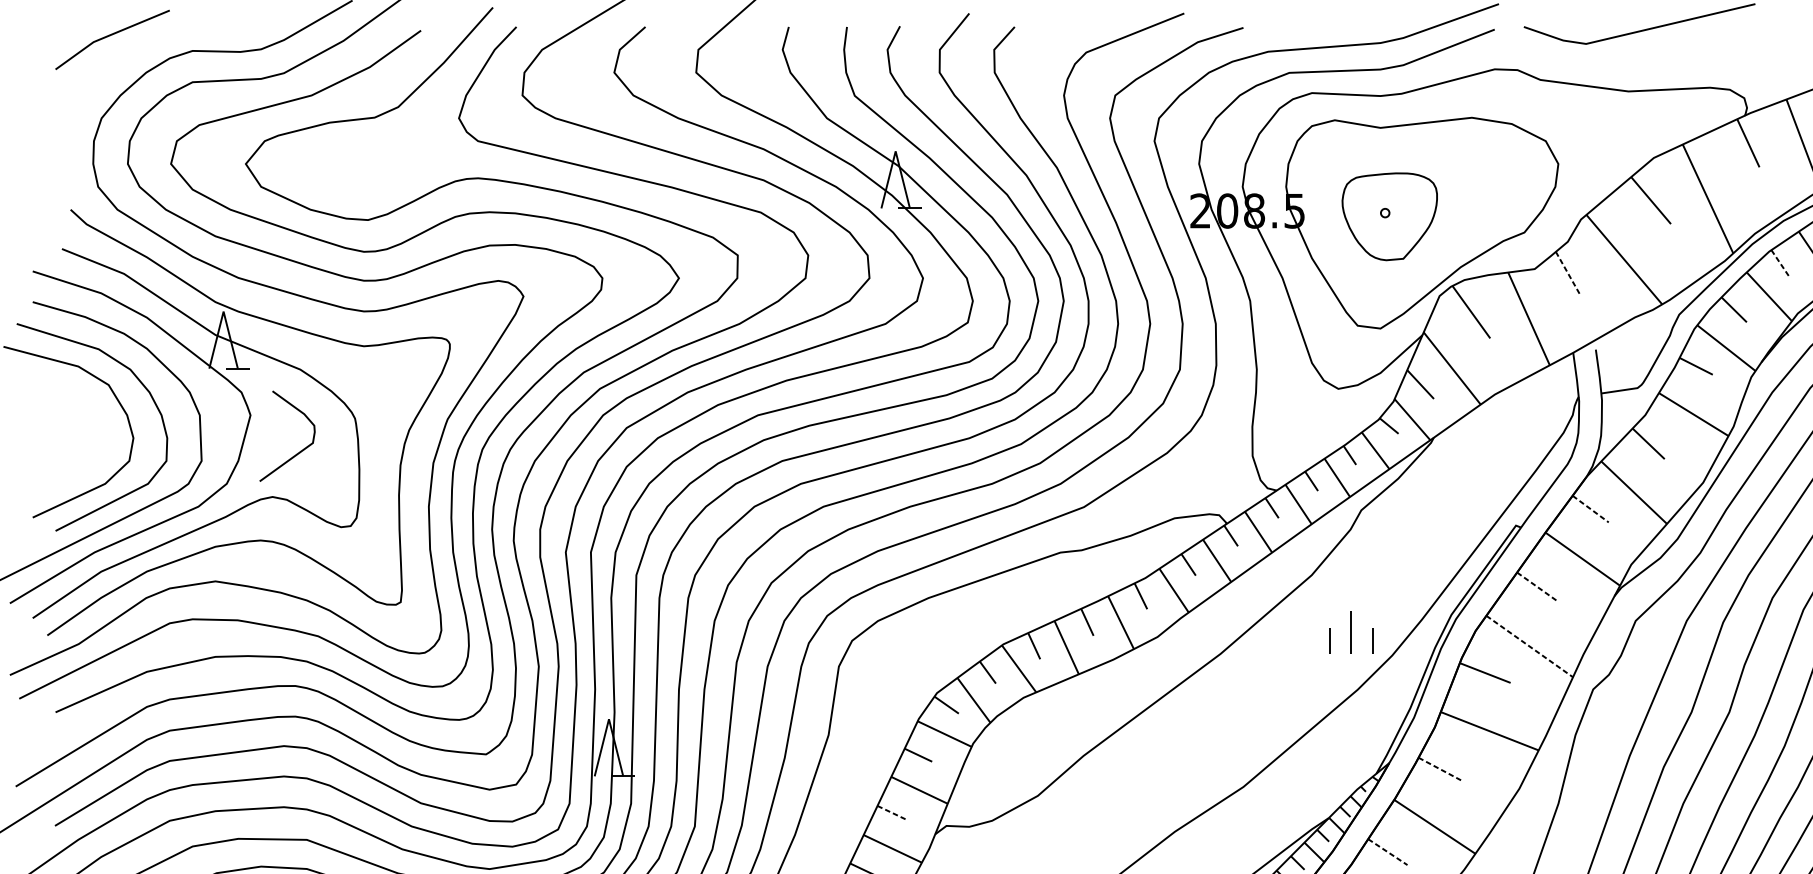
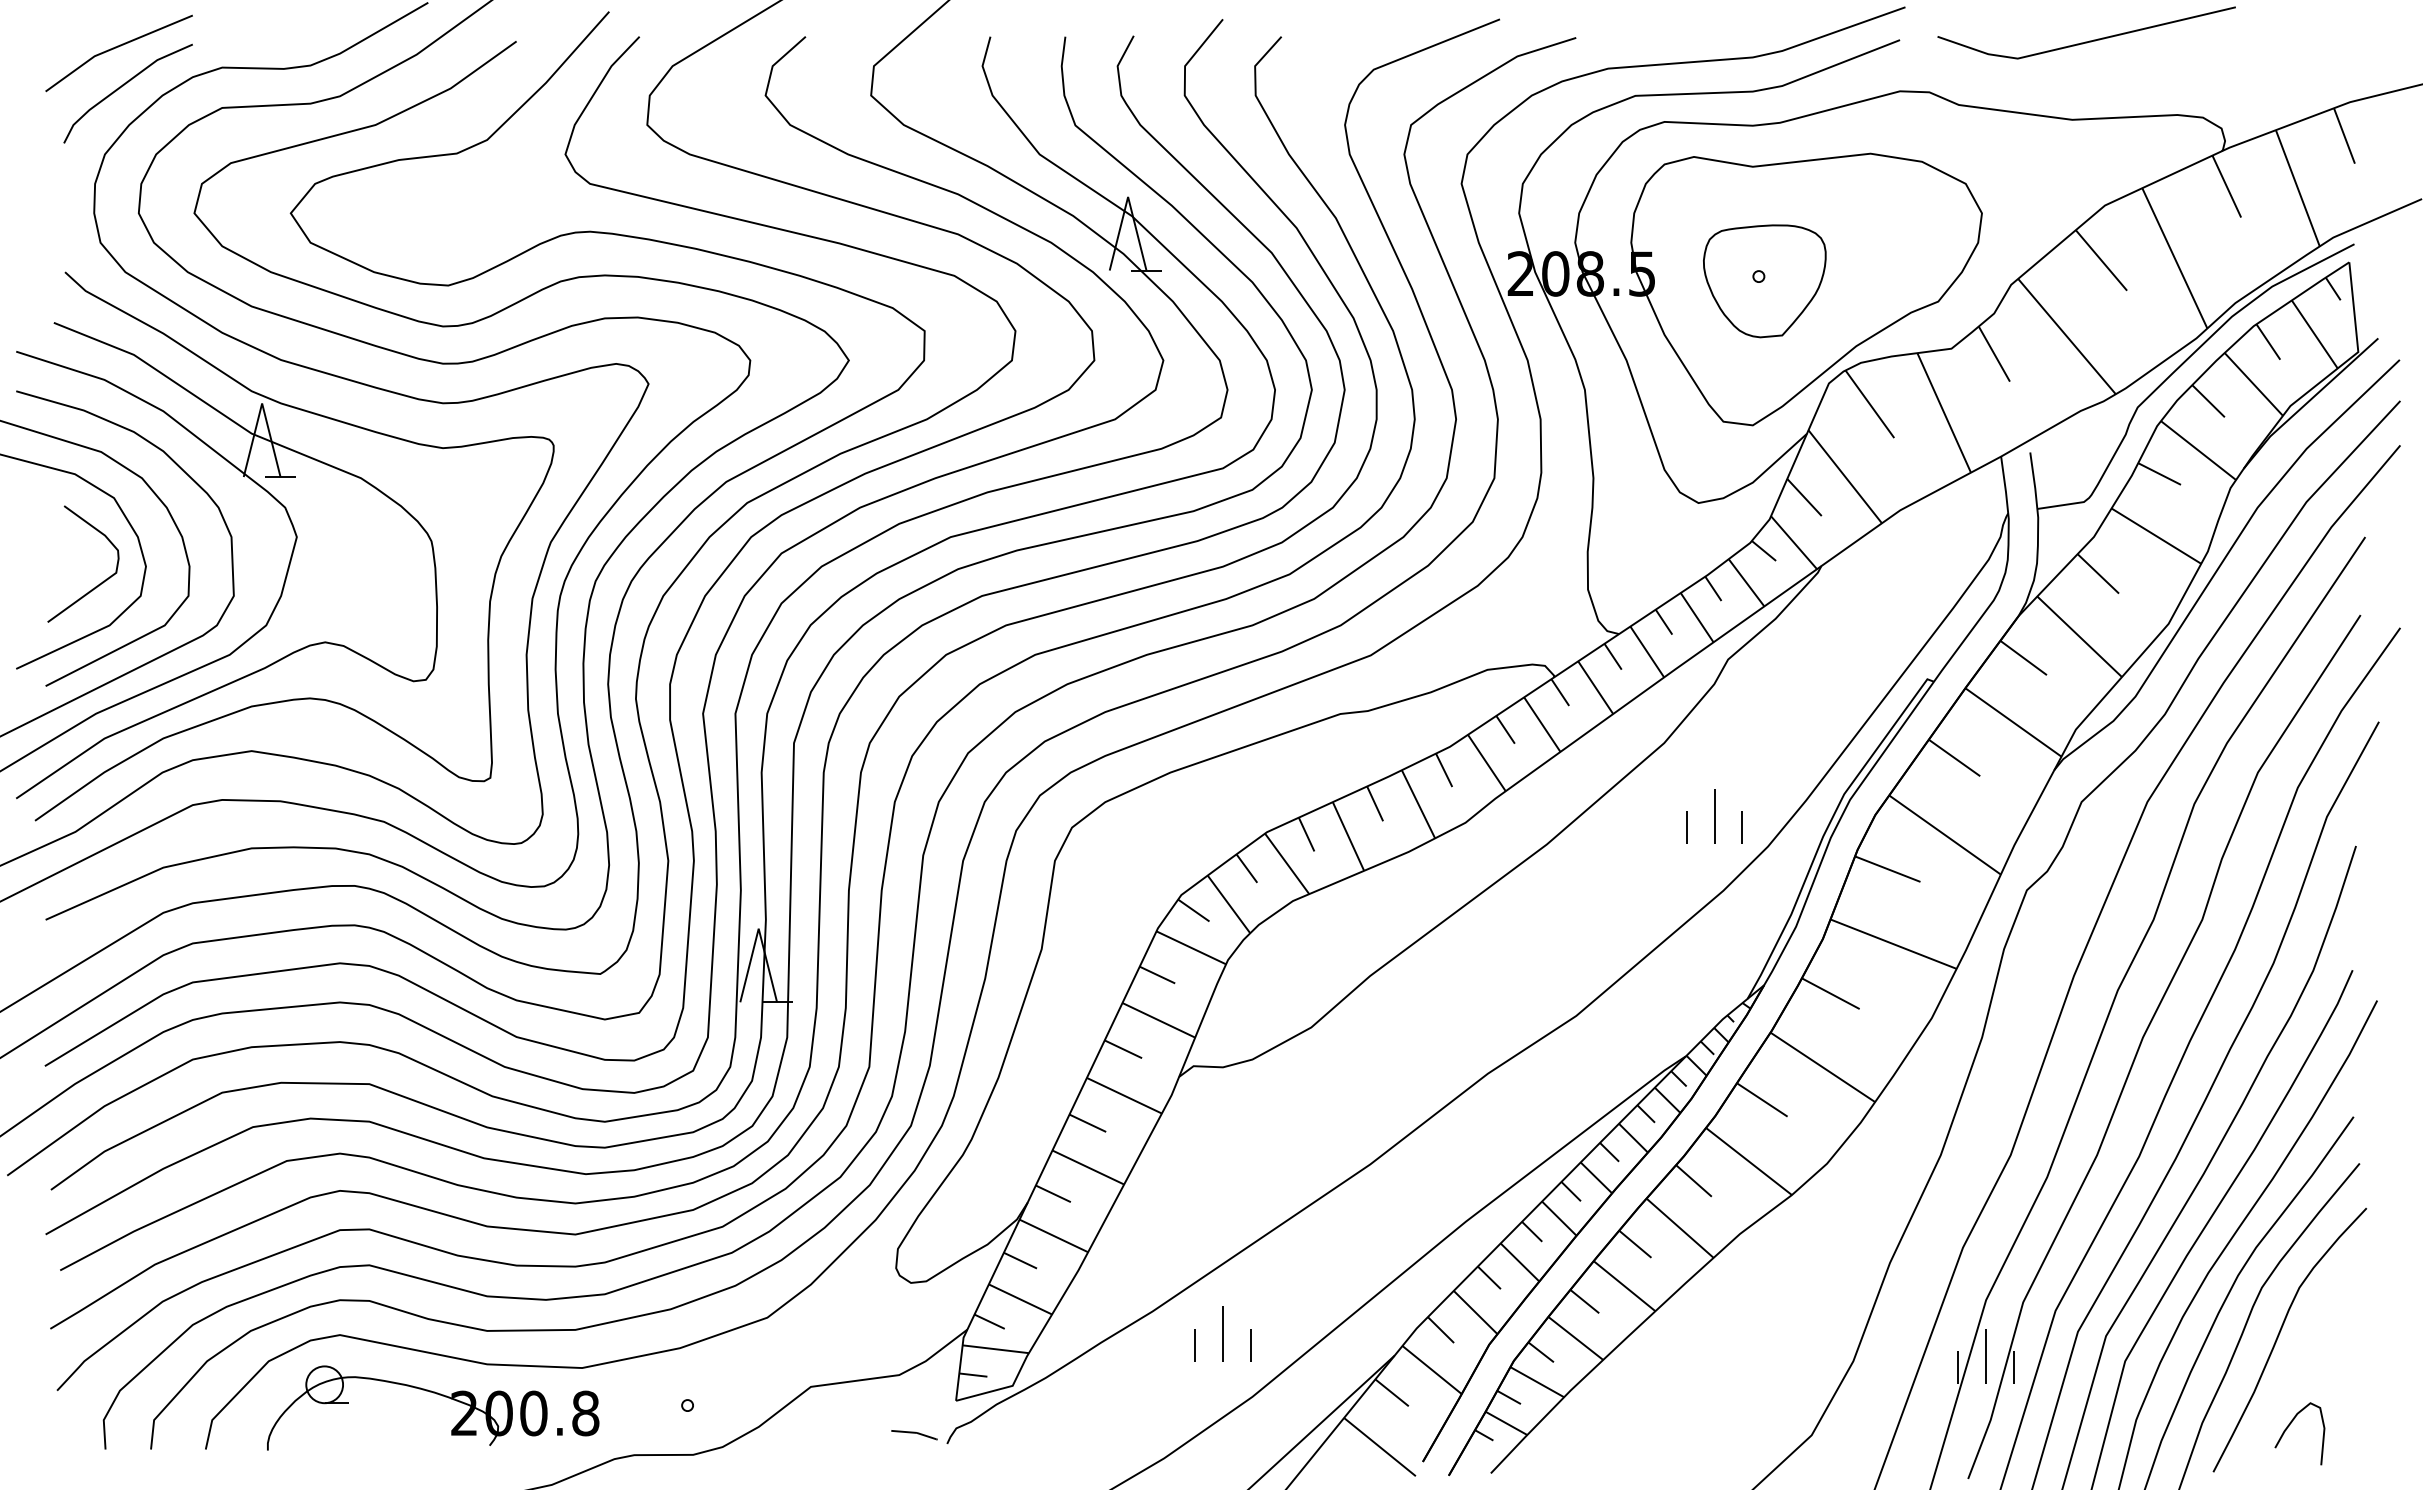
line: (116, 65) -> (123, 86), added
line: (1780, 264) -> (2268, 342), dashed -> solid
line: (1568, 273) -> (1994, 354), dashed -> solid
curve: (297, 452) -> (96, 585), moved
line: (1590, 508) -> (2023, 657), dashed -> solid
line: (1537, 587) -> (1954, 758), dashed -> solid
line: (1530, 646) -> (1945, 835), dashed -> solid
line: (1440, 769) -> (1830, 993), dashed -> solid
line: (892, 812) -> (1123, 1049), dashed -> solid
line: (1388, 852) -> (1762, 1100), dashed -> solid

